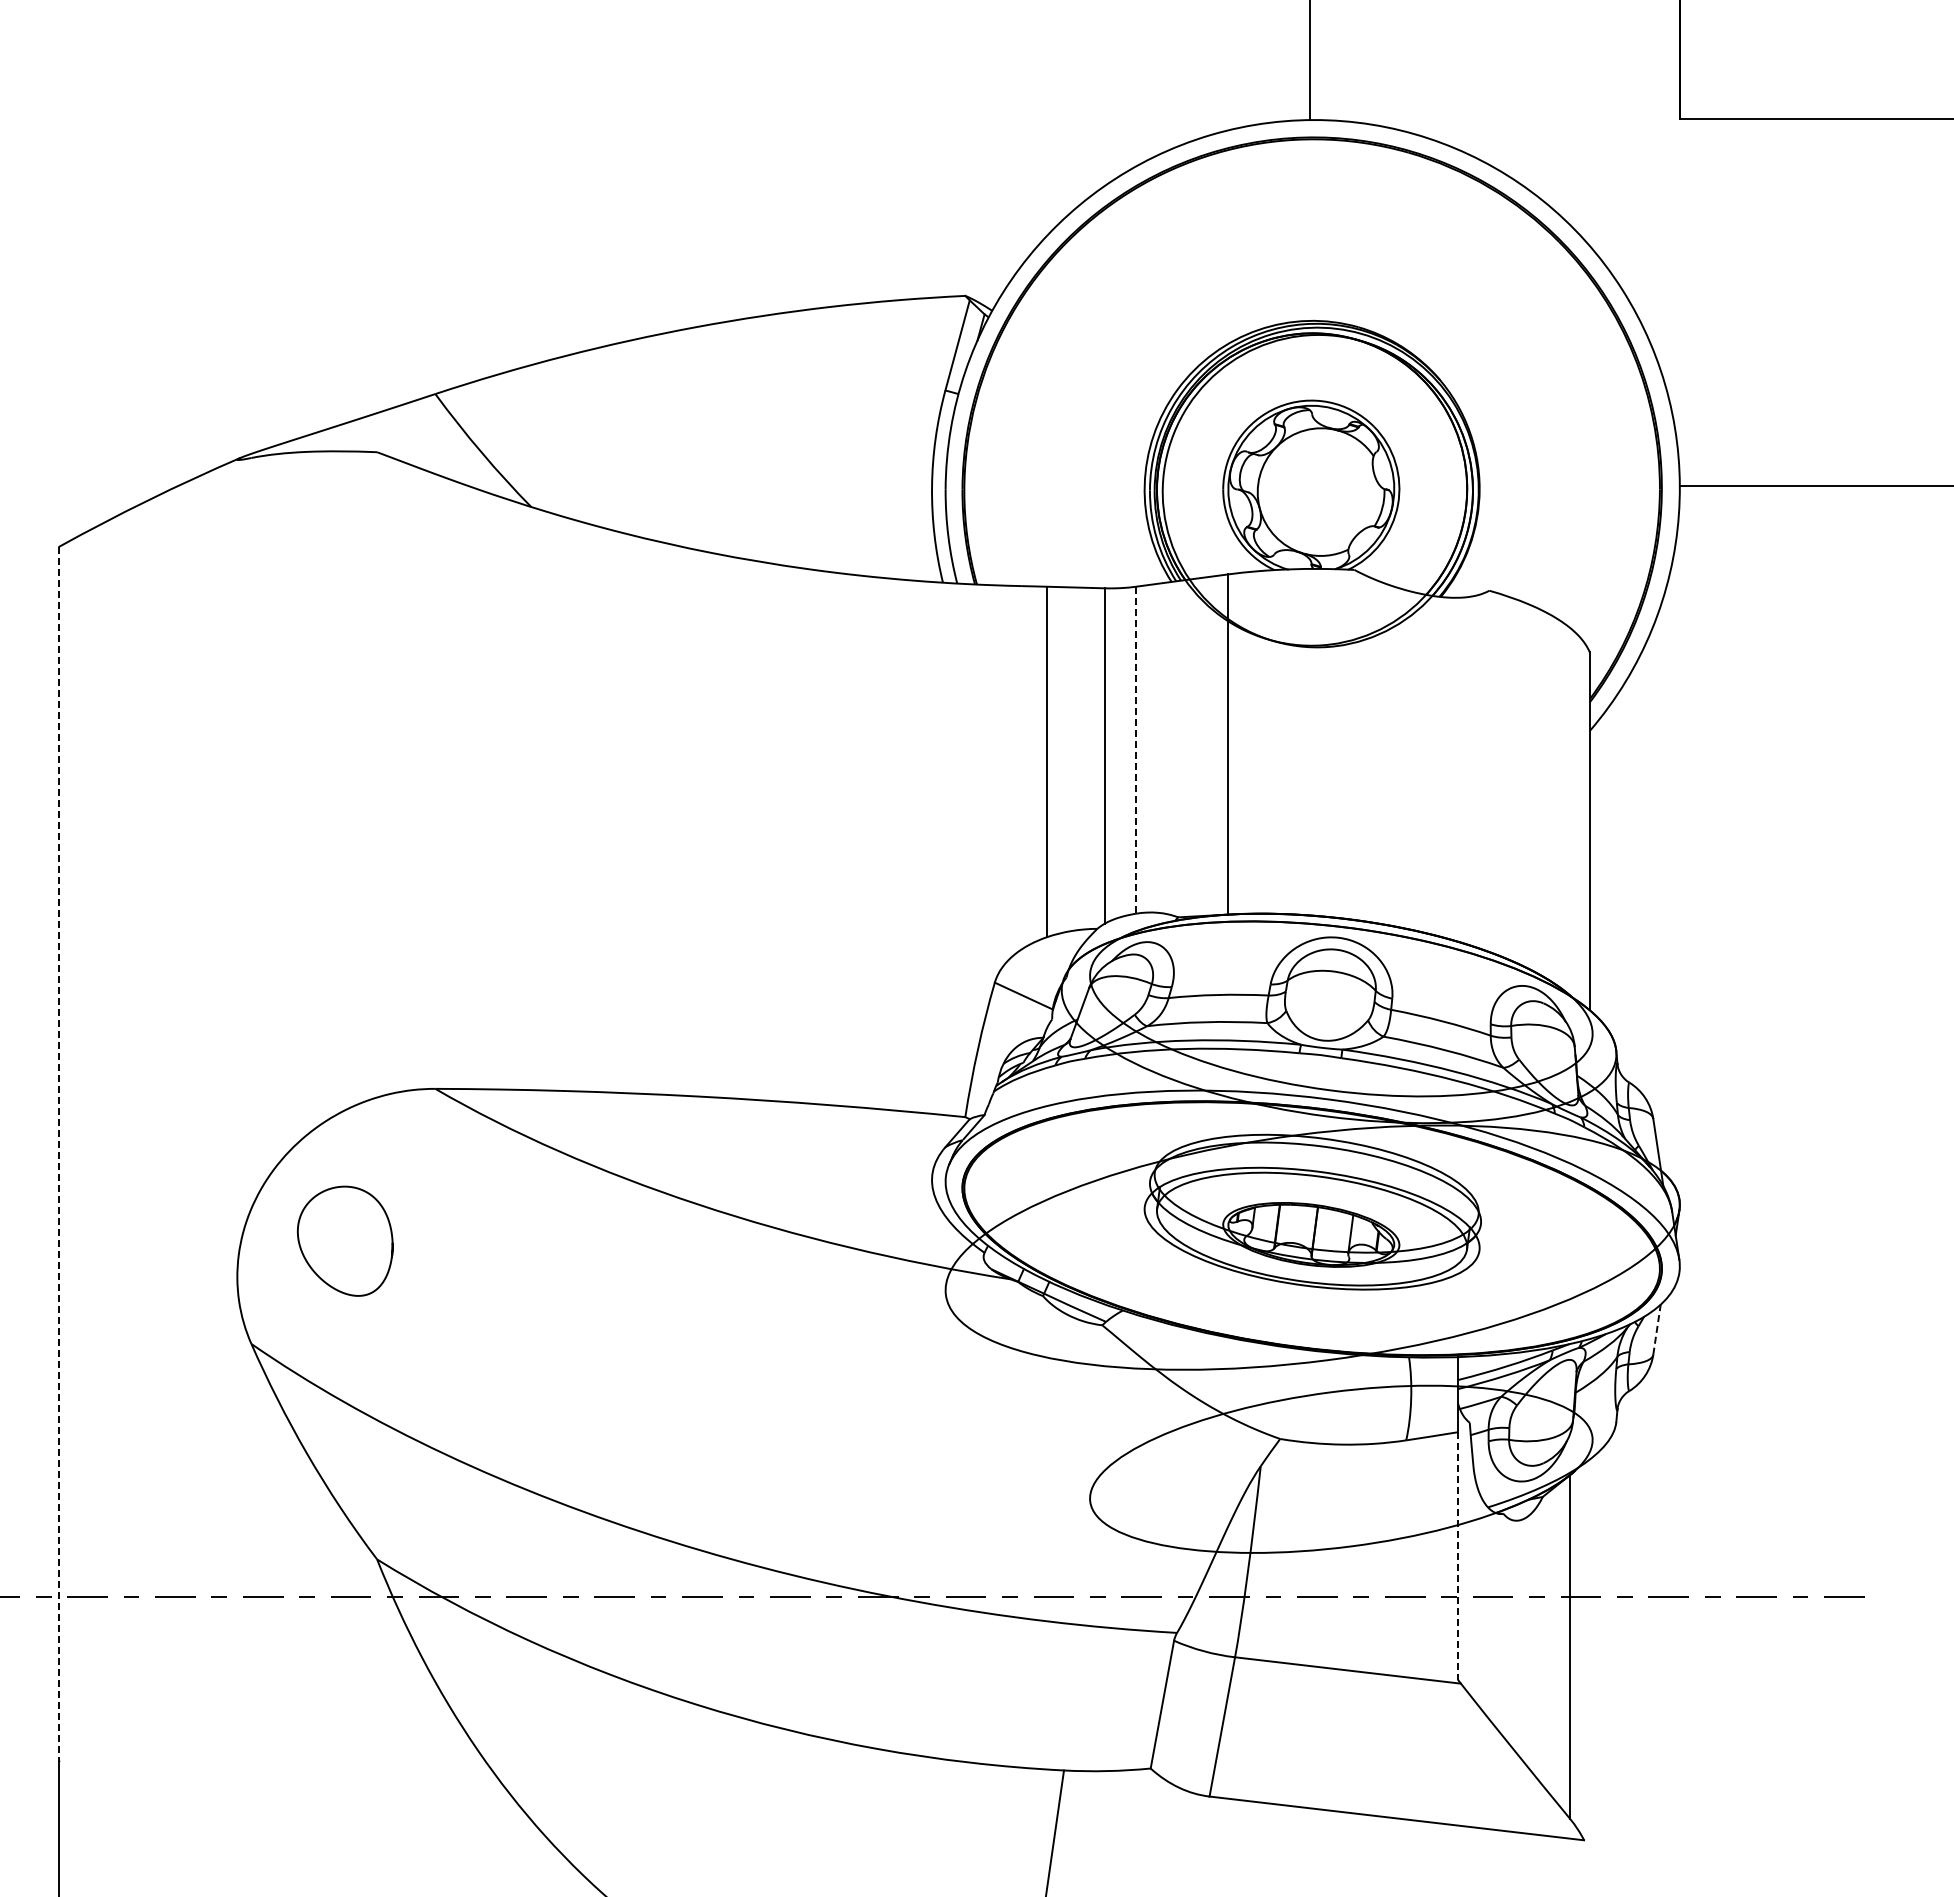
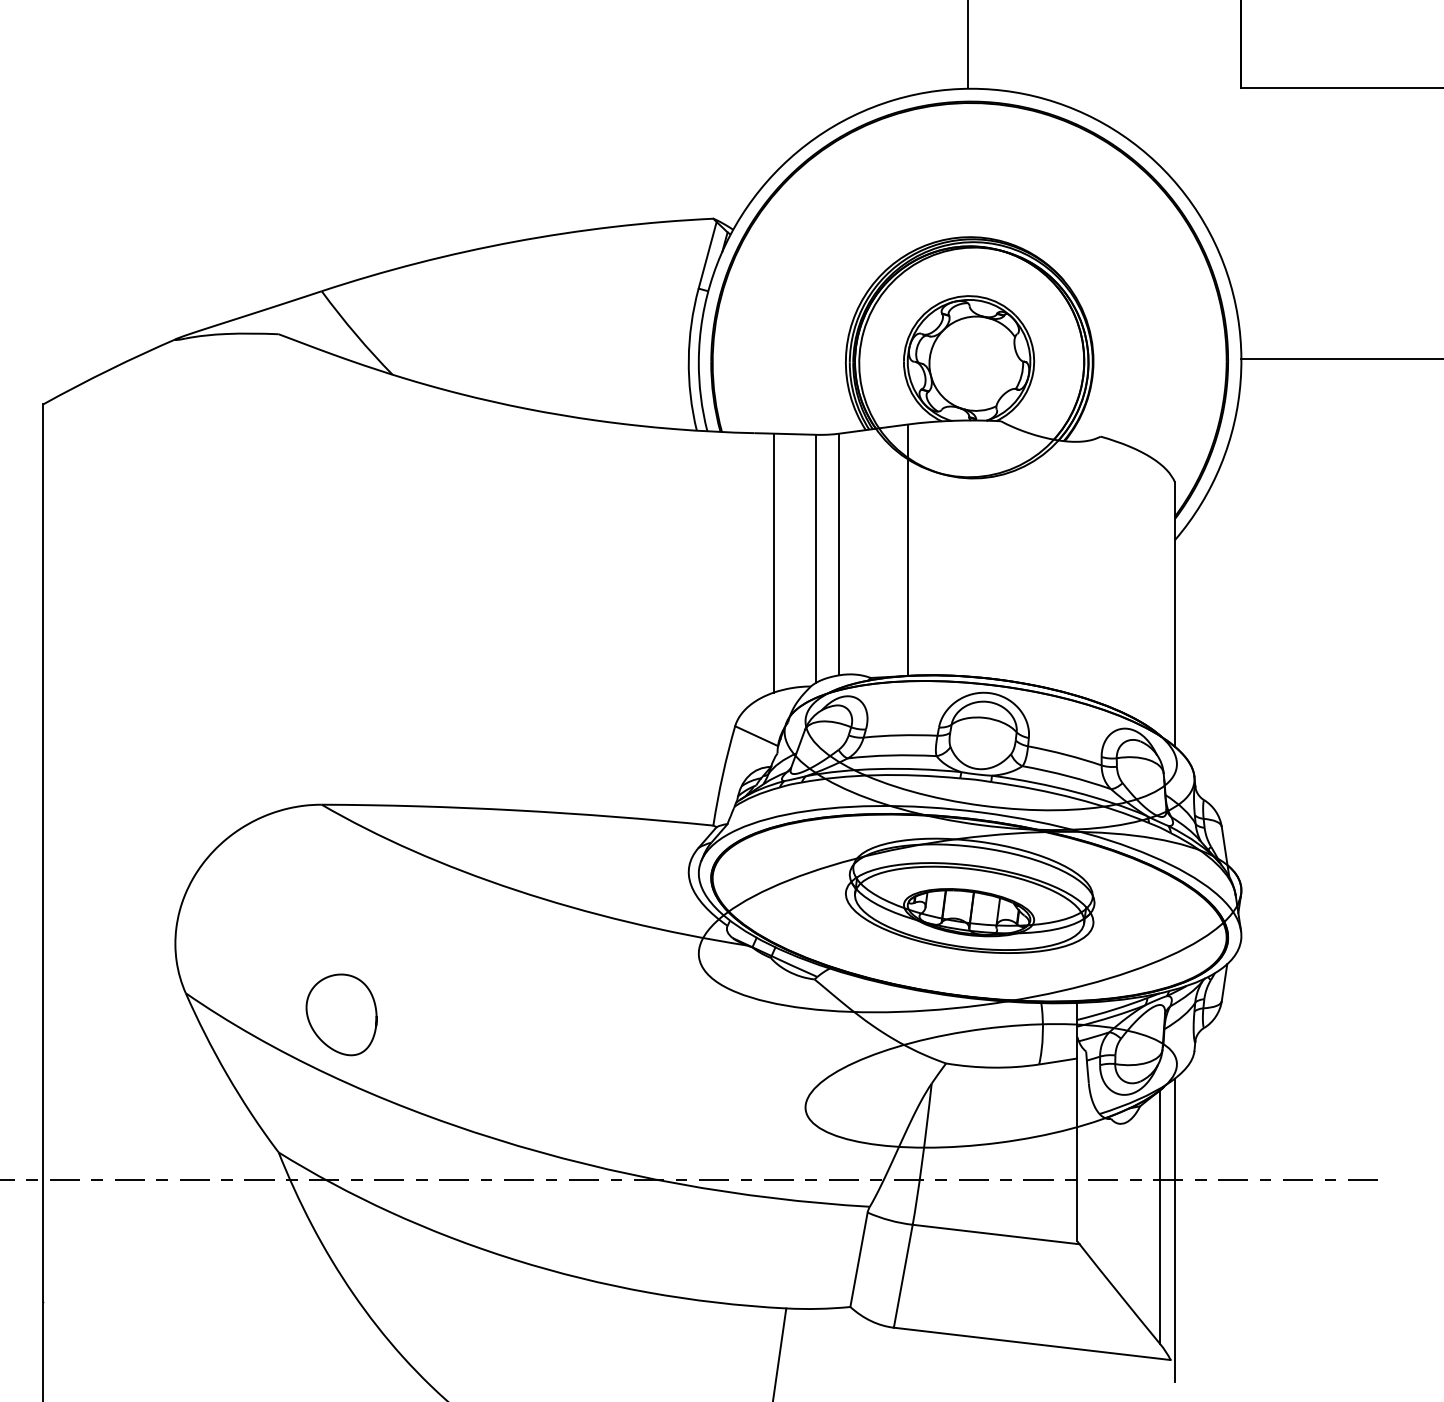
line: (1135, 750) -> (839, 554), dashed -> solid
line: (58, 1154) -> (43, 853), dashed -> solid
curve: (309, 1263) -> (315, 1031), moved
line: (1657, 1329) -> (1224, 982), dashed -> solid
line: (1457, 1555) -> (1077, 1149), dashed -> solid
line: (1589, 1664) -> (1174, 1230), added

